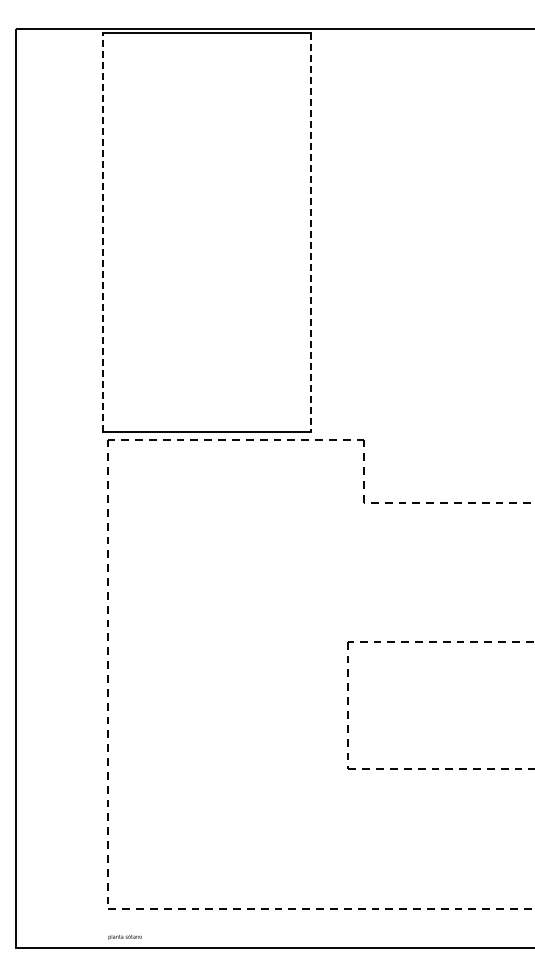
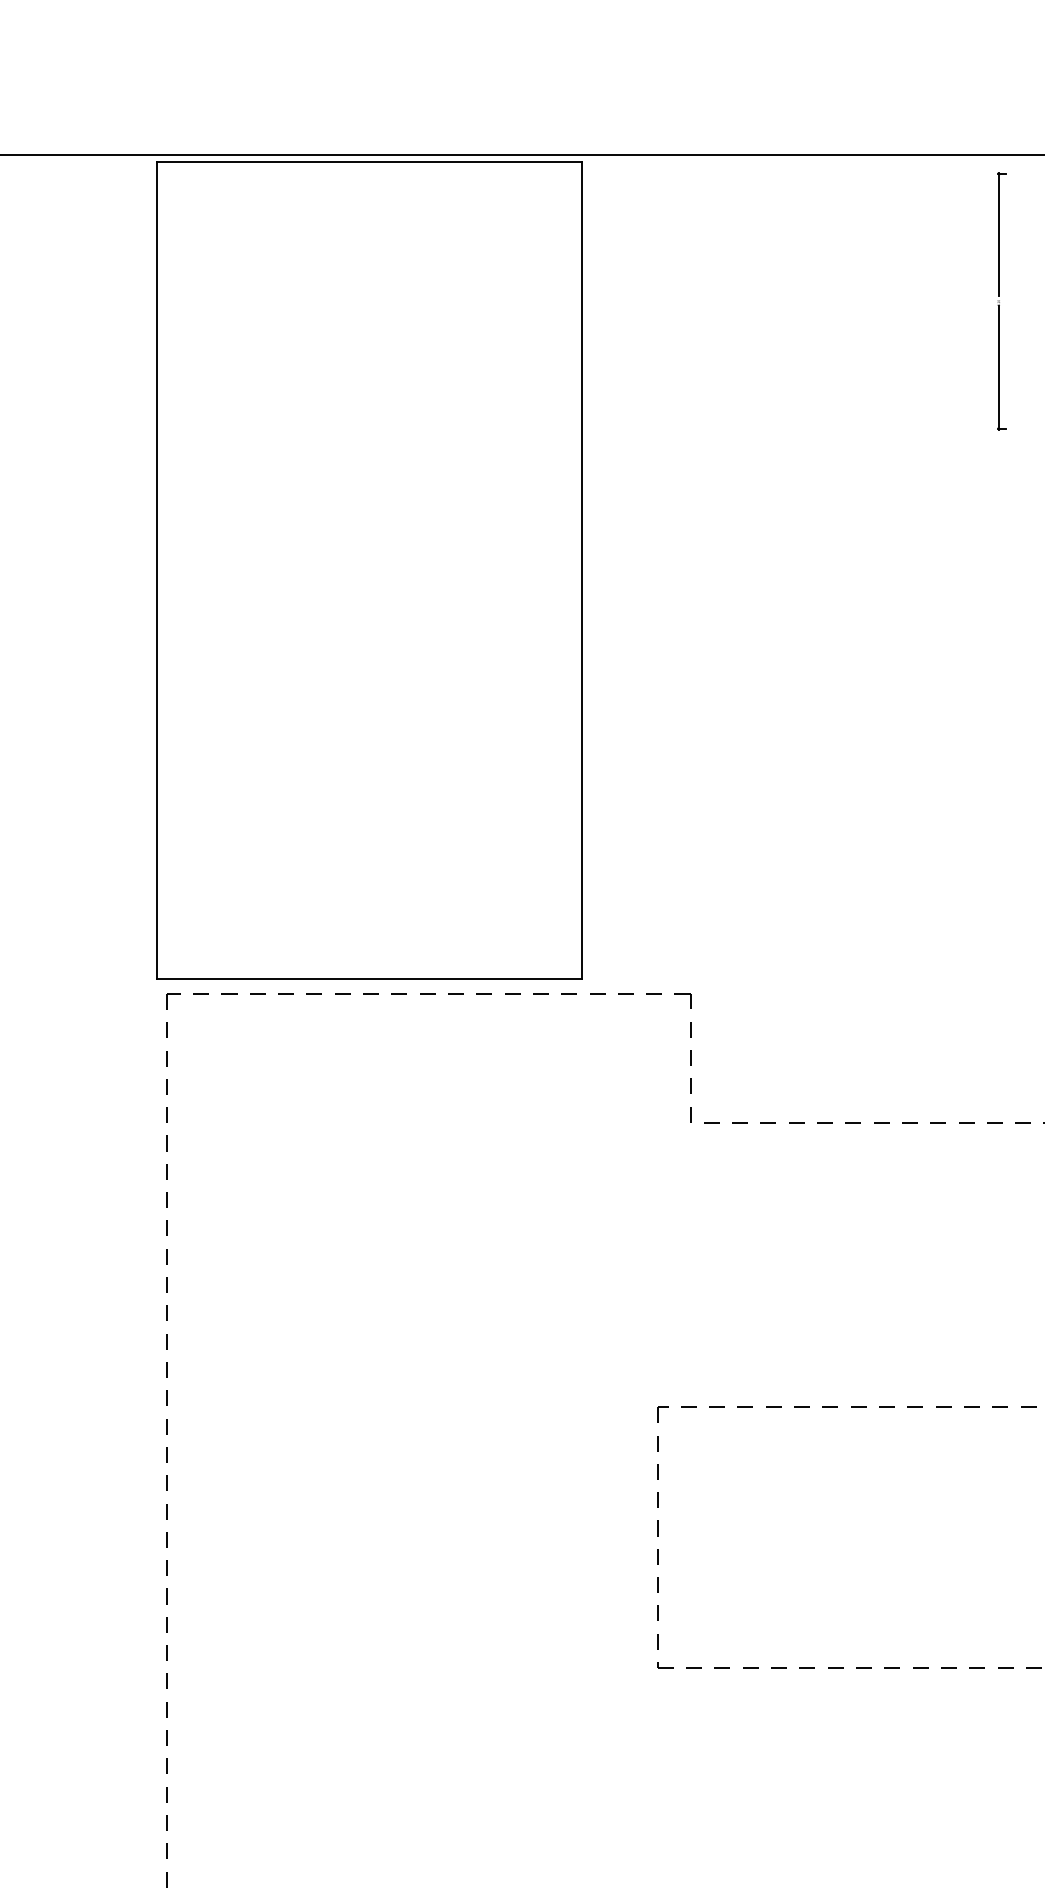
part: (516, 100) -> (1001, 300), added
line: (103, 232) -> (156, 570), dashed -> solid
line: (311, 232) -> (582, 570), dashed -> solid

